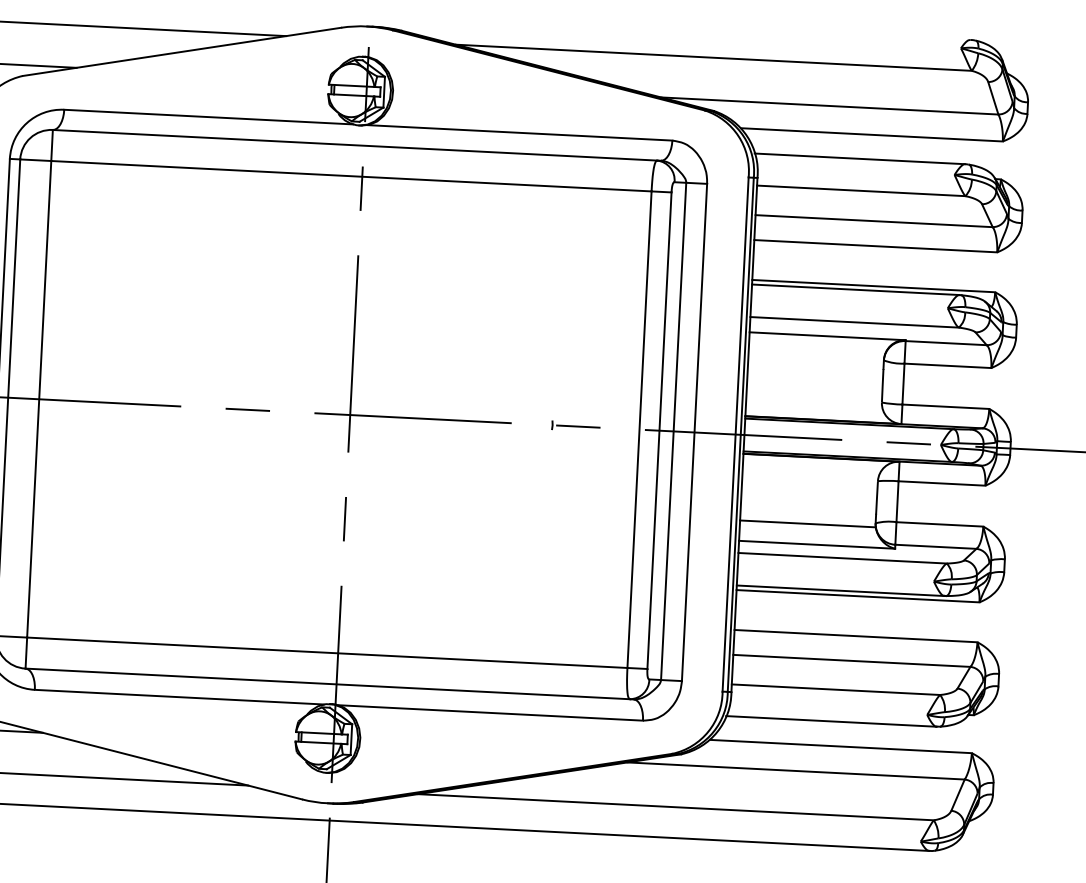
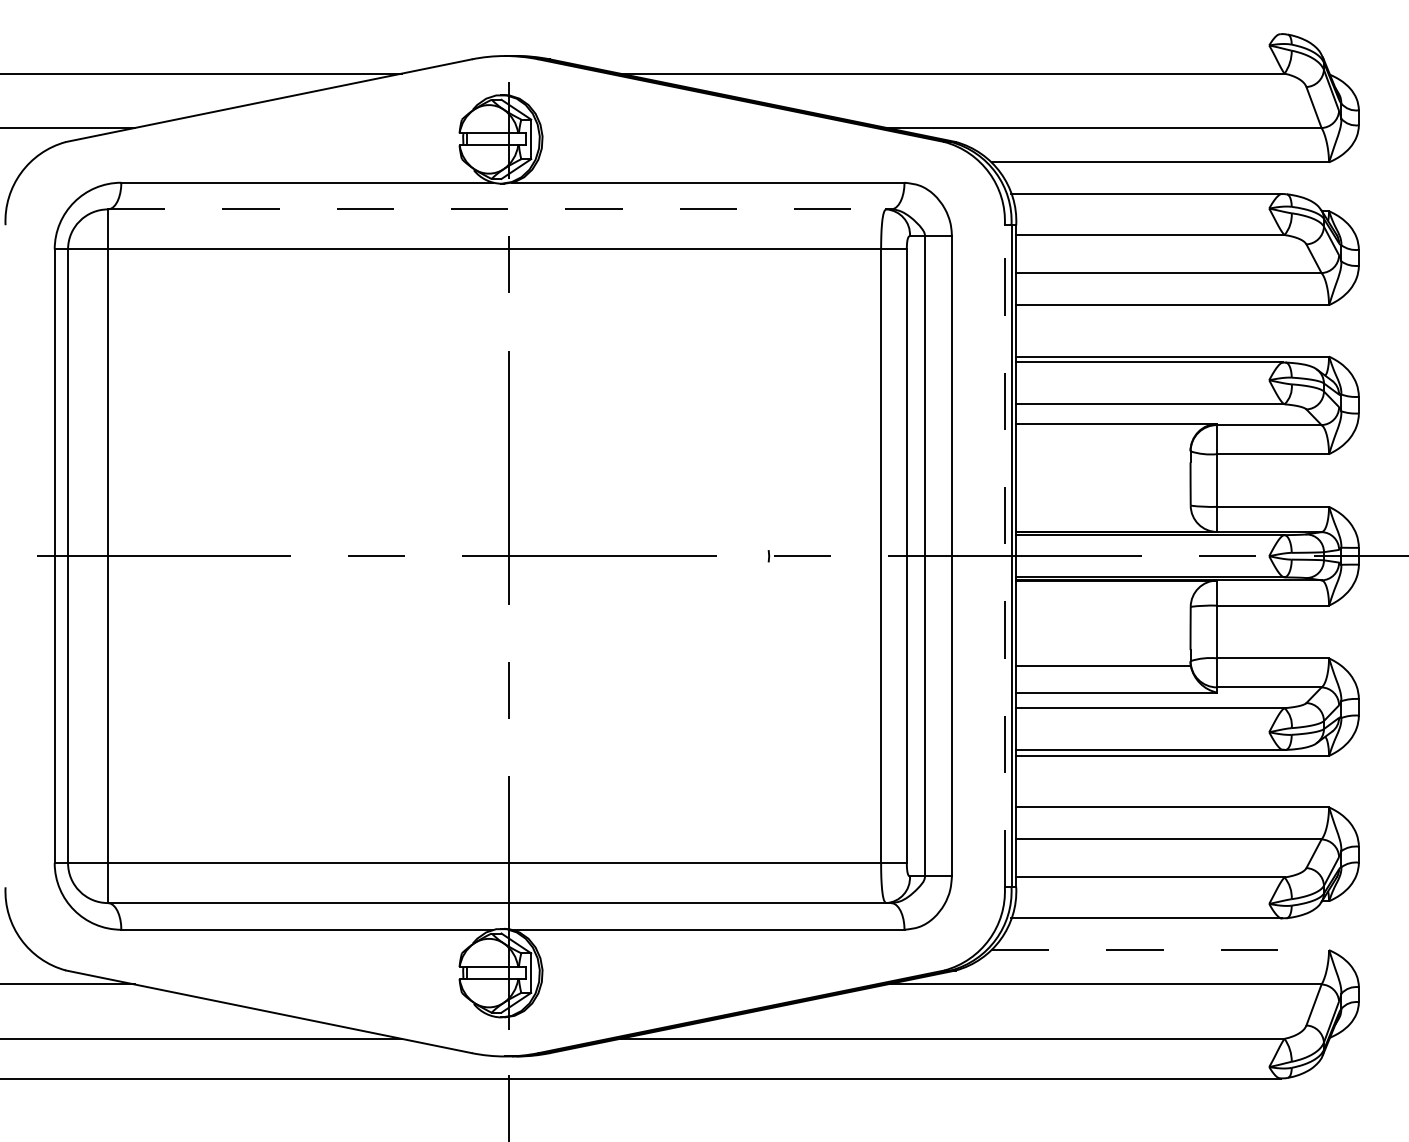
line: (355, 145) -> (497, 209), solid -> dashed
line: (735, 433) -> (1004, 555), solid -> dashed
line: (840, 746) -> (1160, 950), solid -> dashed

